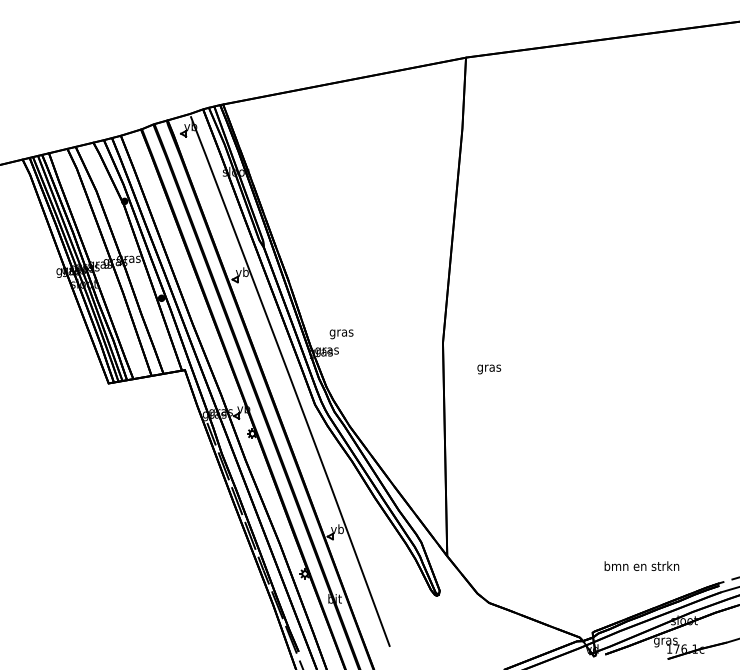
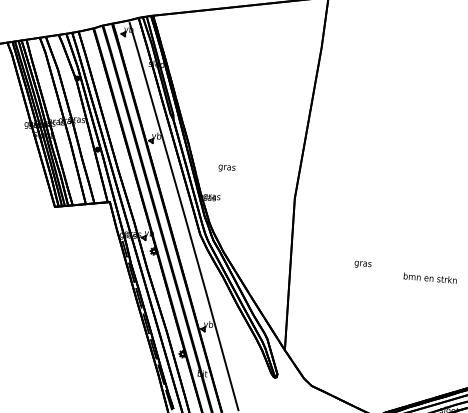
text: (341, 334) -> (226, 168), moved
text: (489, 369) -> (363, 264), moved
text: (641, 565) -> (430, 277), moved

